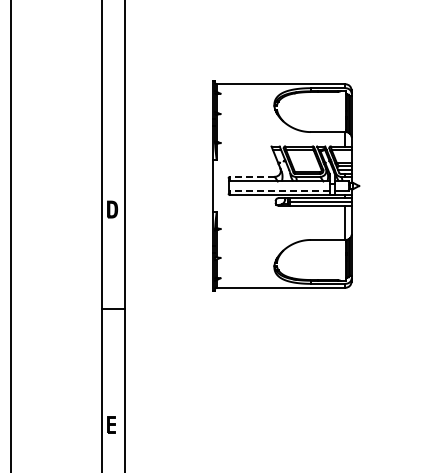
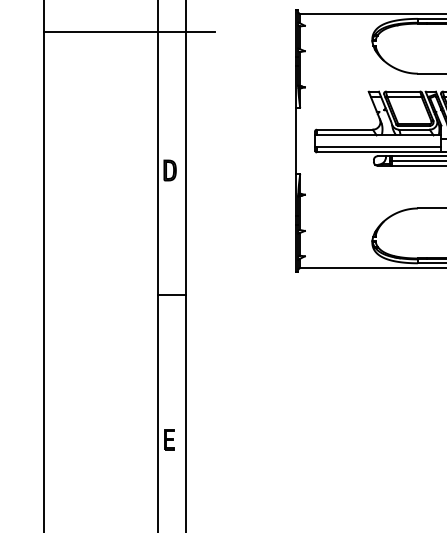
line: (79, 99) -> (128, 32), added
line: (251, 176) -> (343, 129), dashed -> solid
line: (279, 190) -> (378, 146), dashed -> solid

